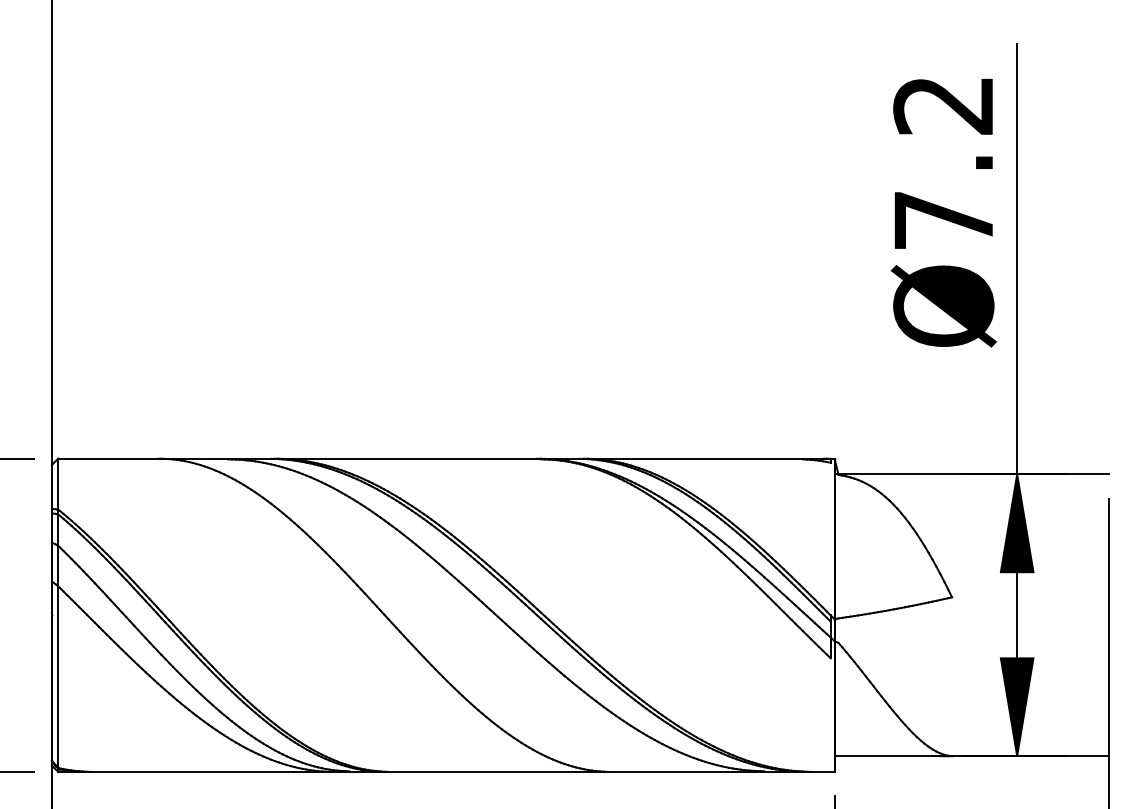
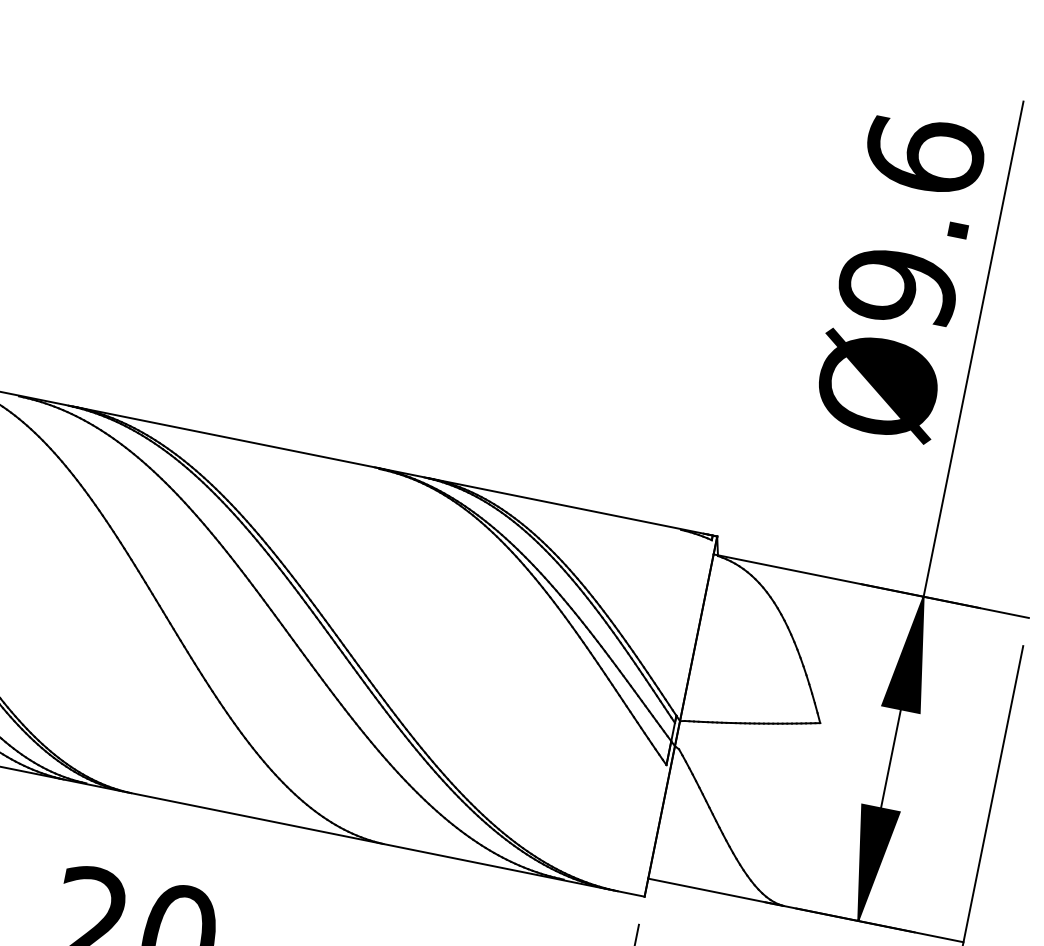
text: (943, 162) -> (911, 220), Ø7.2 -> Ø9.6

